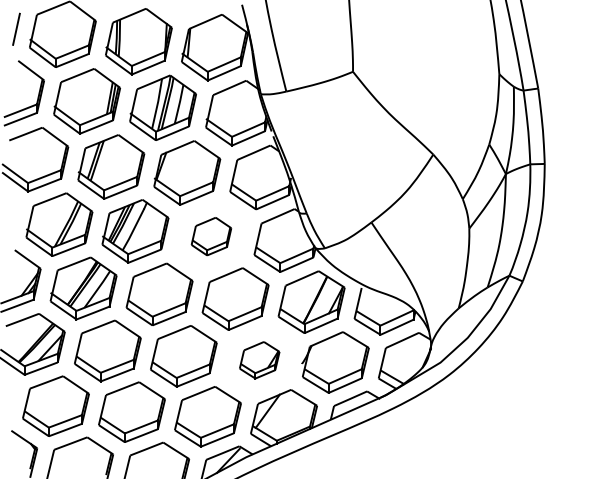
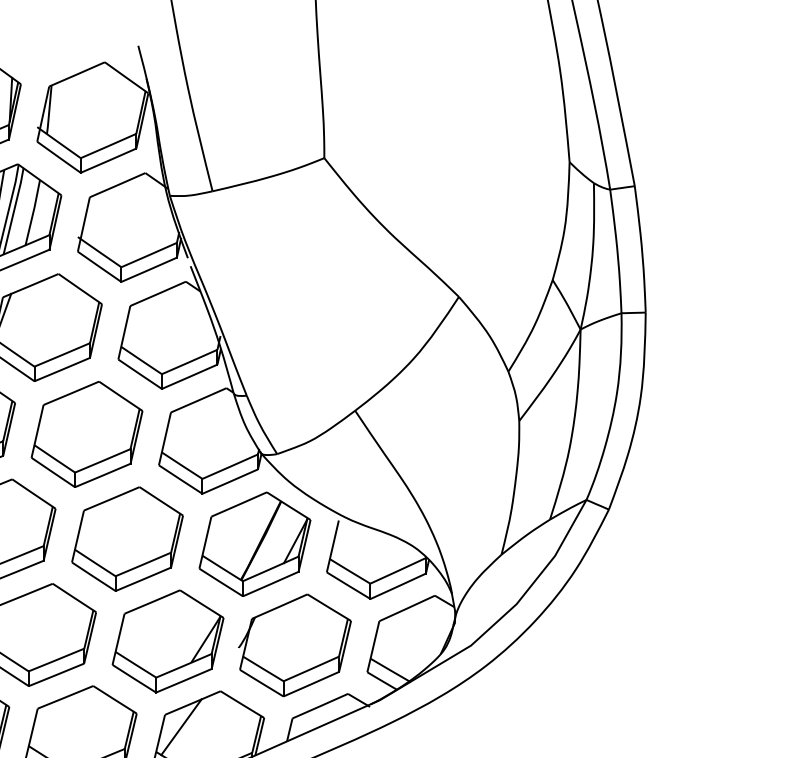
part: (211, 236) -> (87, 434), size x1.67
part: (259, 360) -> (167, 642), size x1.67

